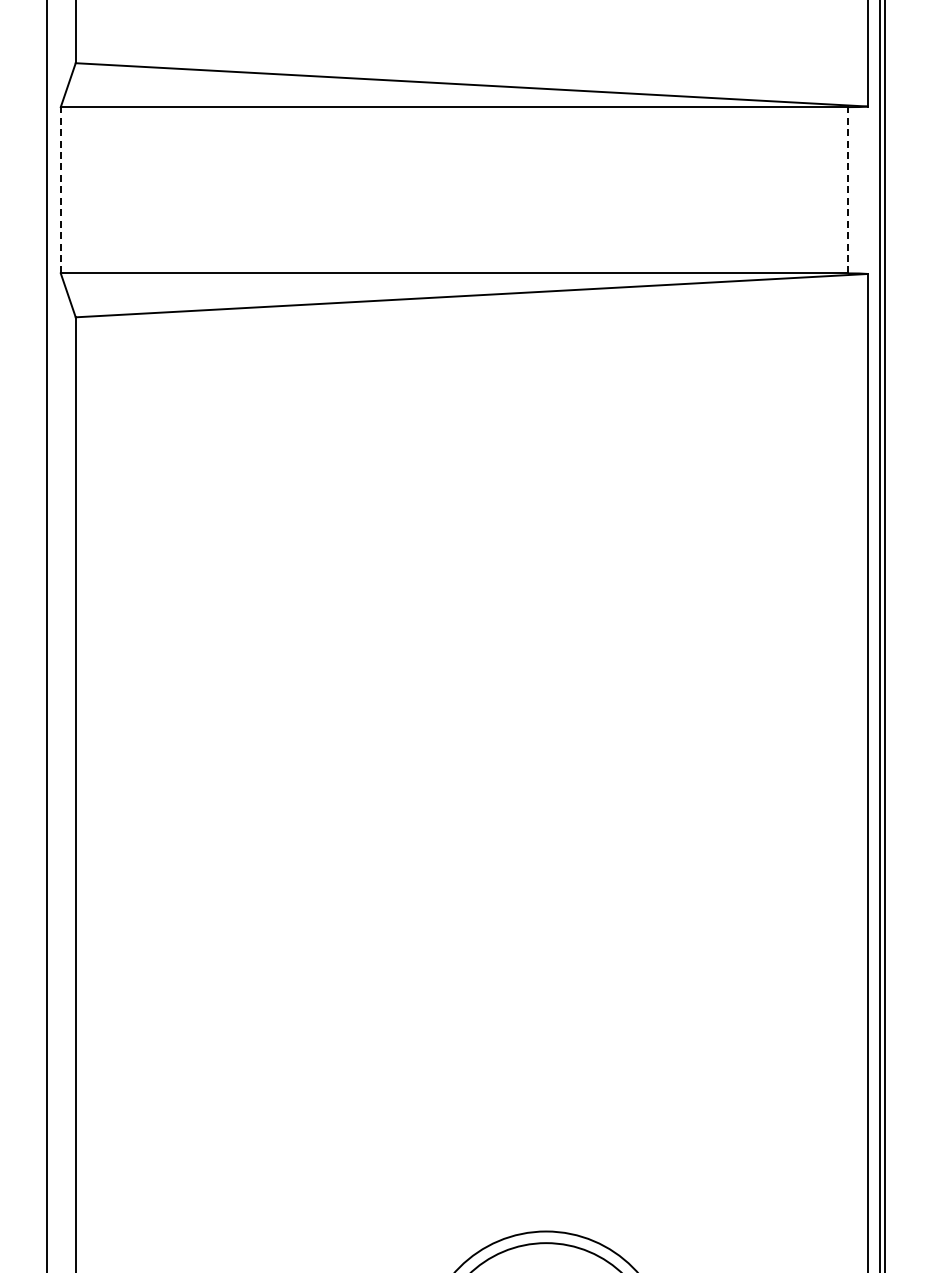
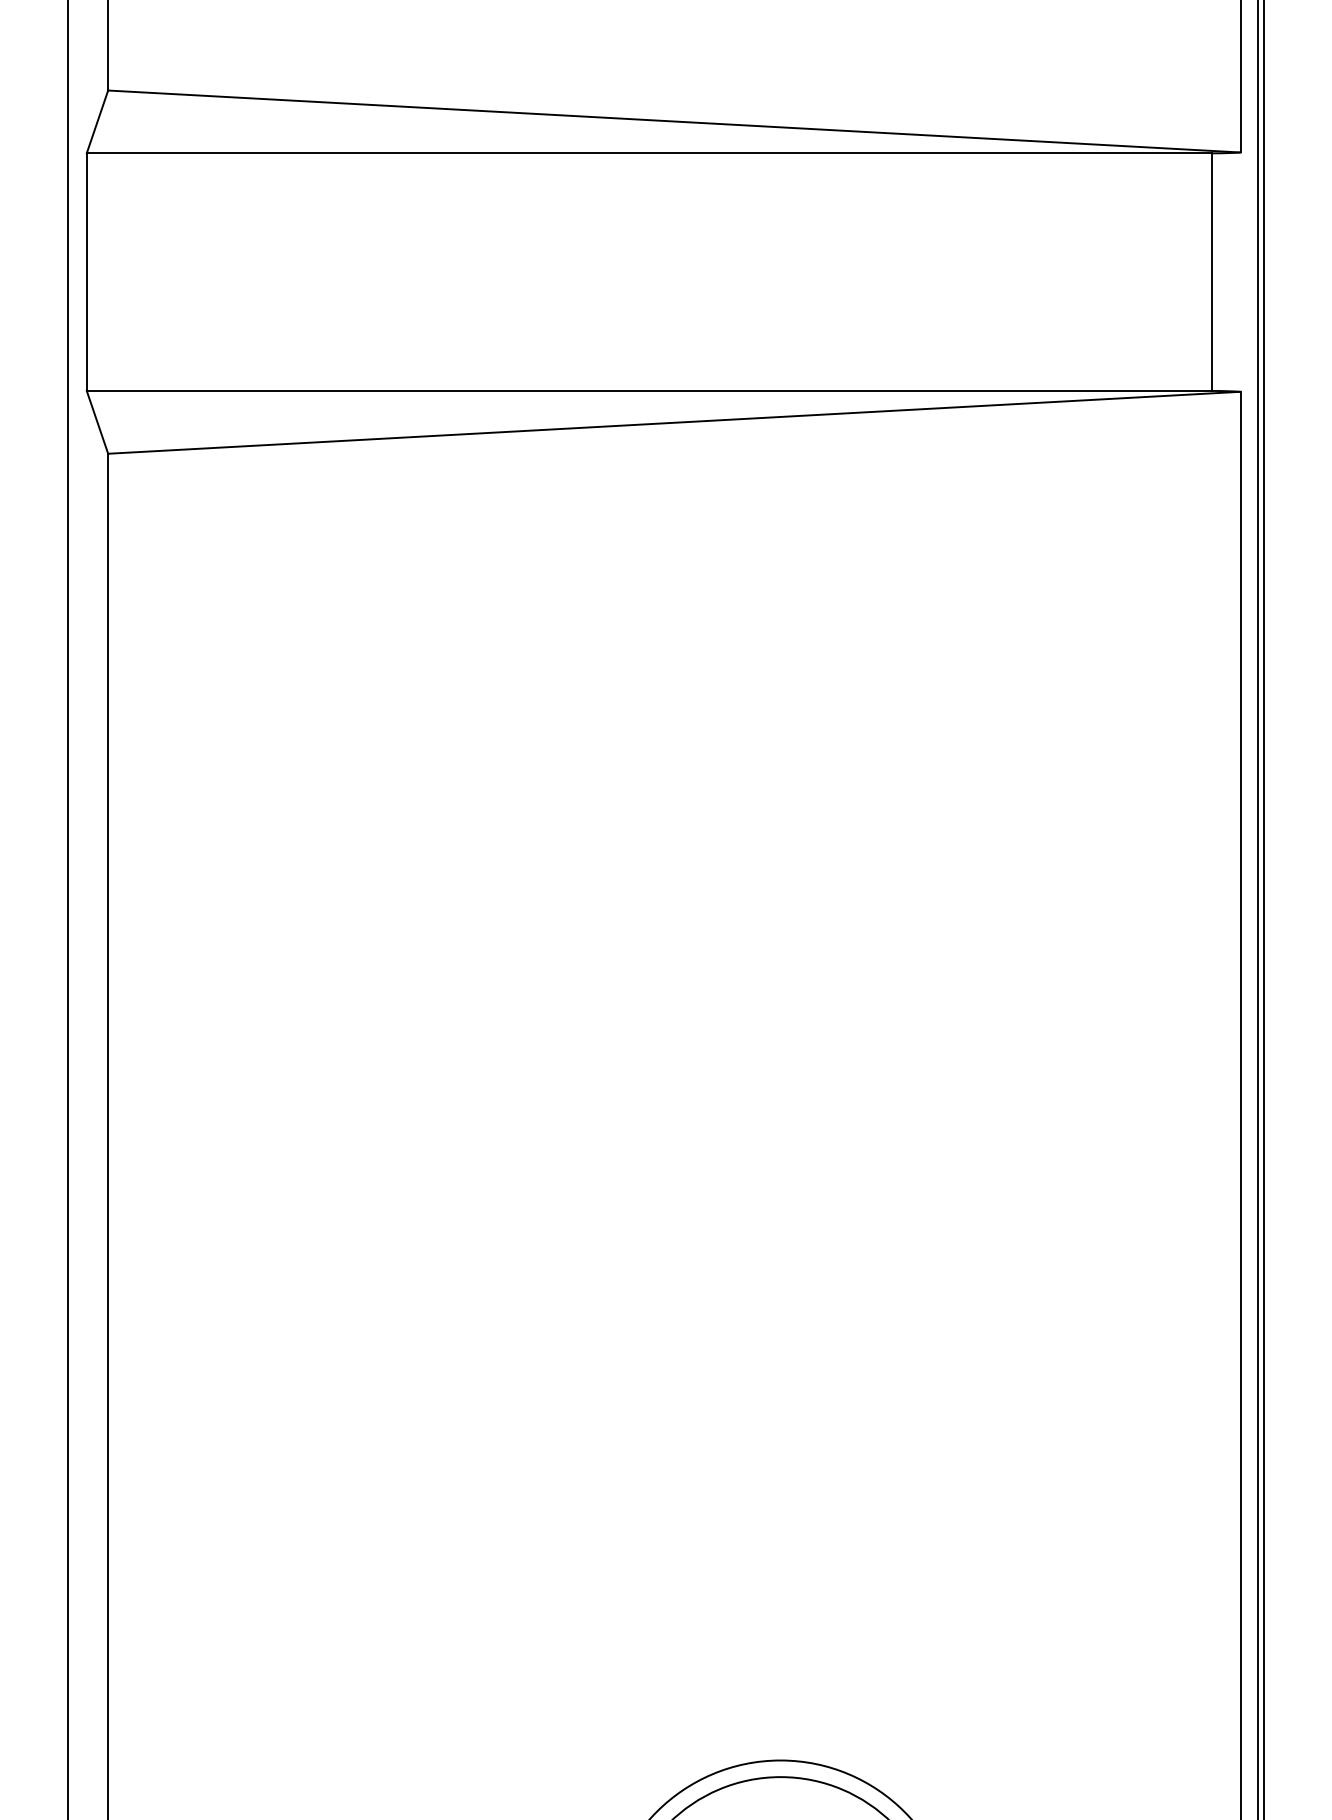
line: (60, 189) -> (86, 271), dashed -> solid
line: (848, 189) -> (1212, 271), dashed -> solid

